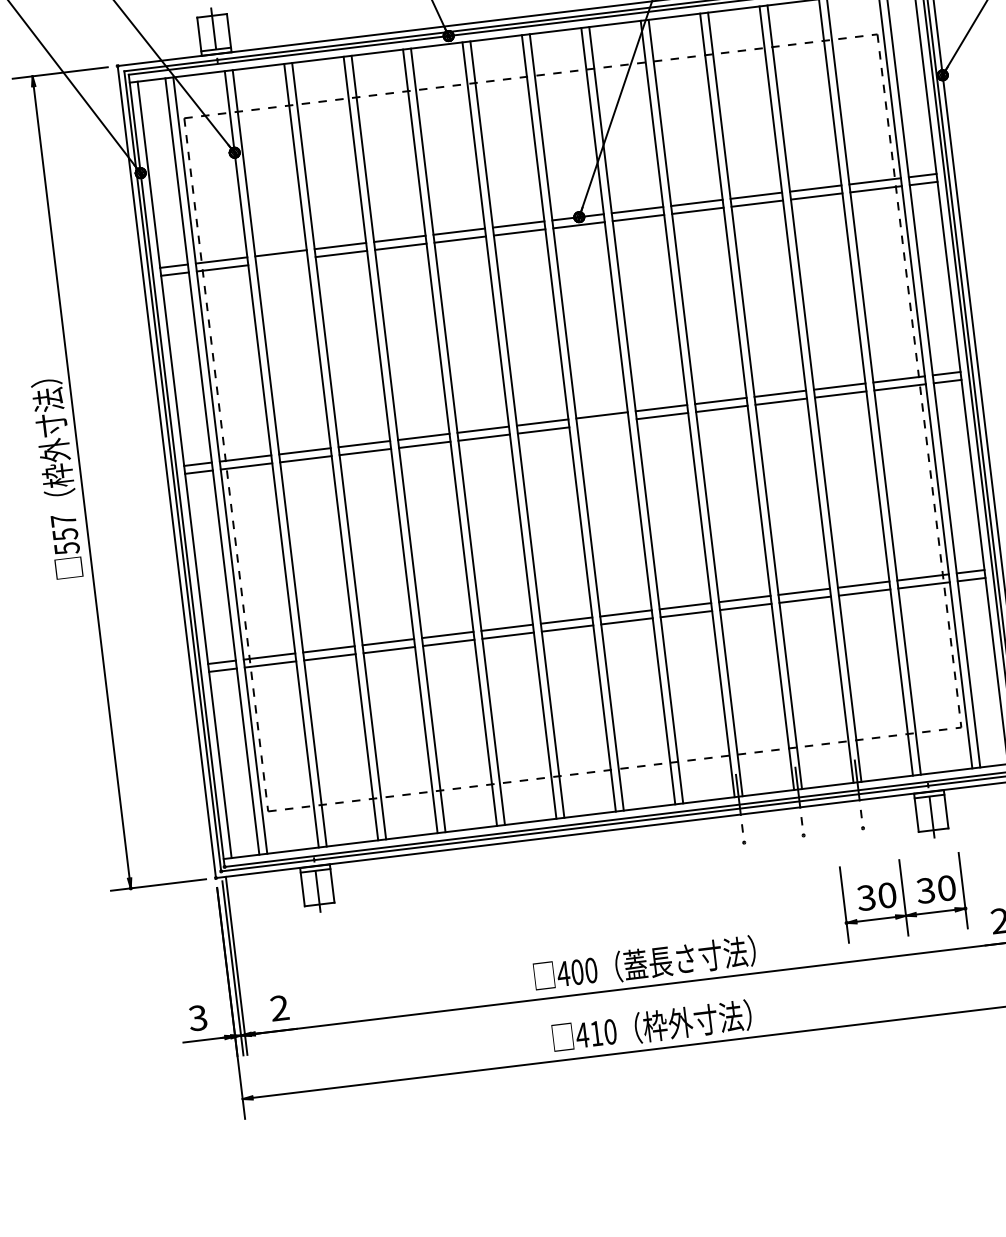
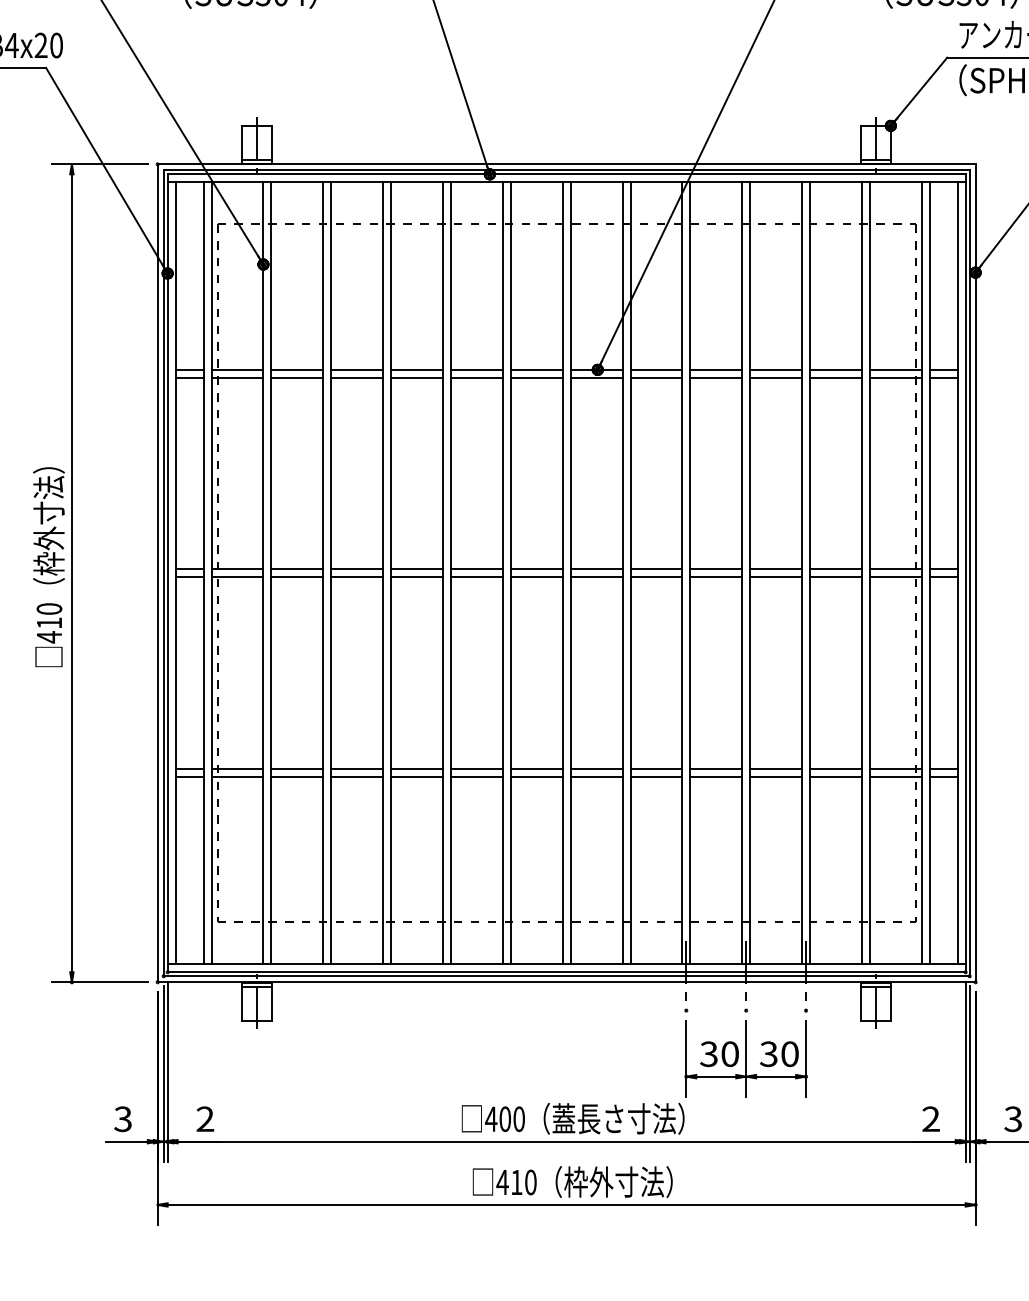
line: (282, 260) -> (297, 377), added
line: (602, 423) -> (596, 577), added
text: (65, 534) -> (49, 623), 557 -> 410
part: (903, 897) -> (745, 1058), moved

